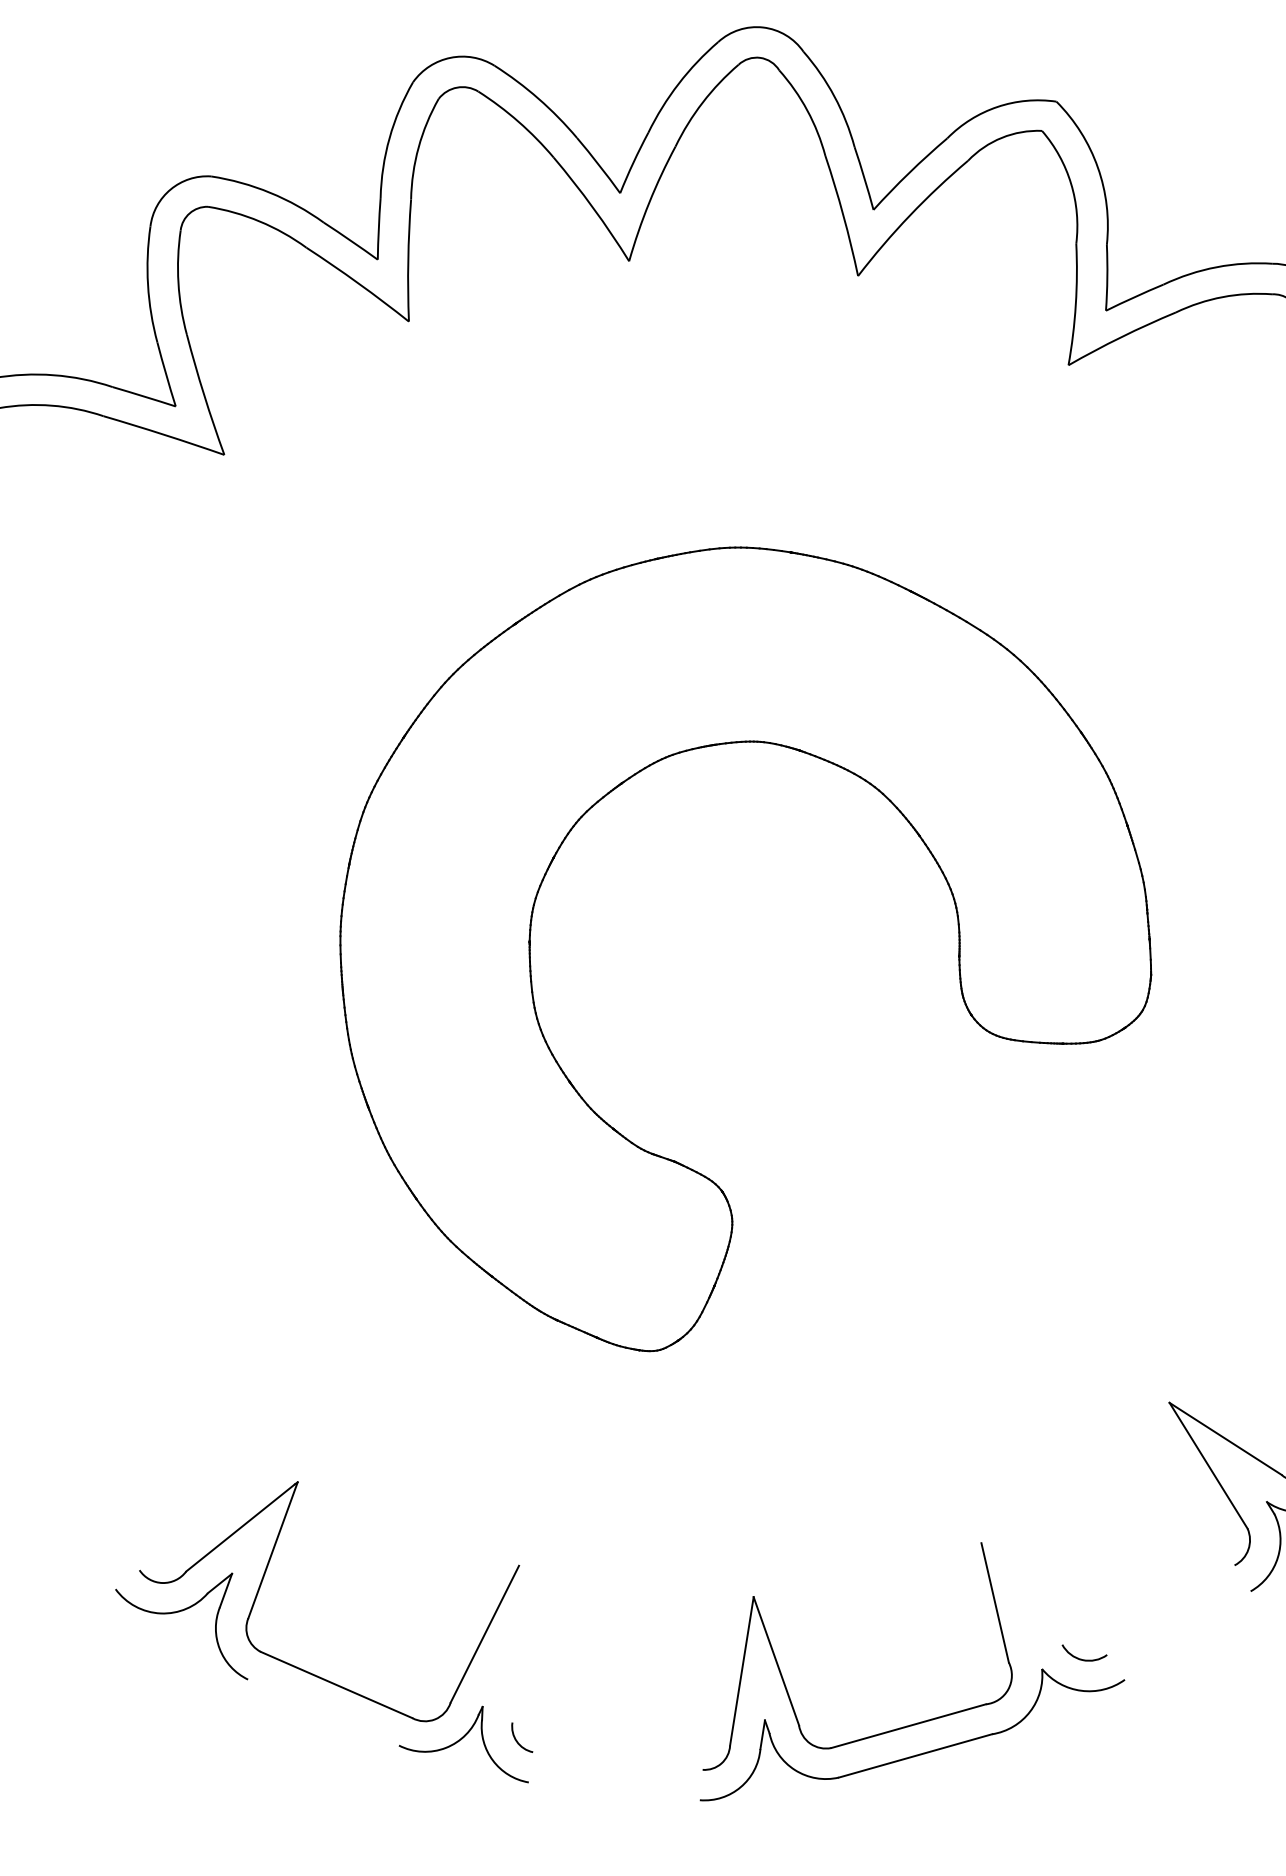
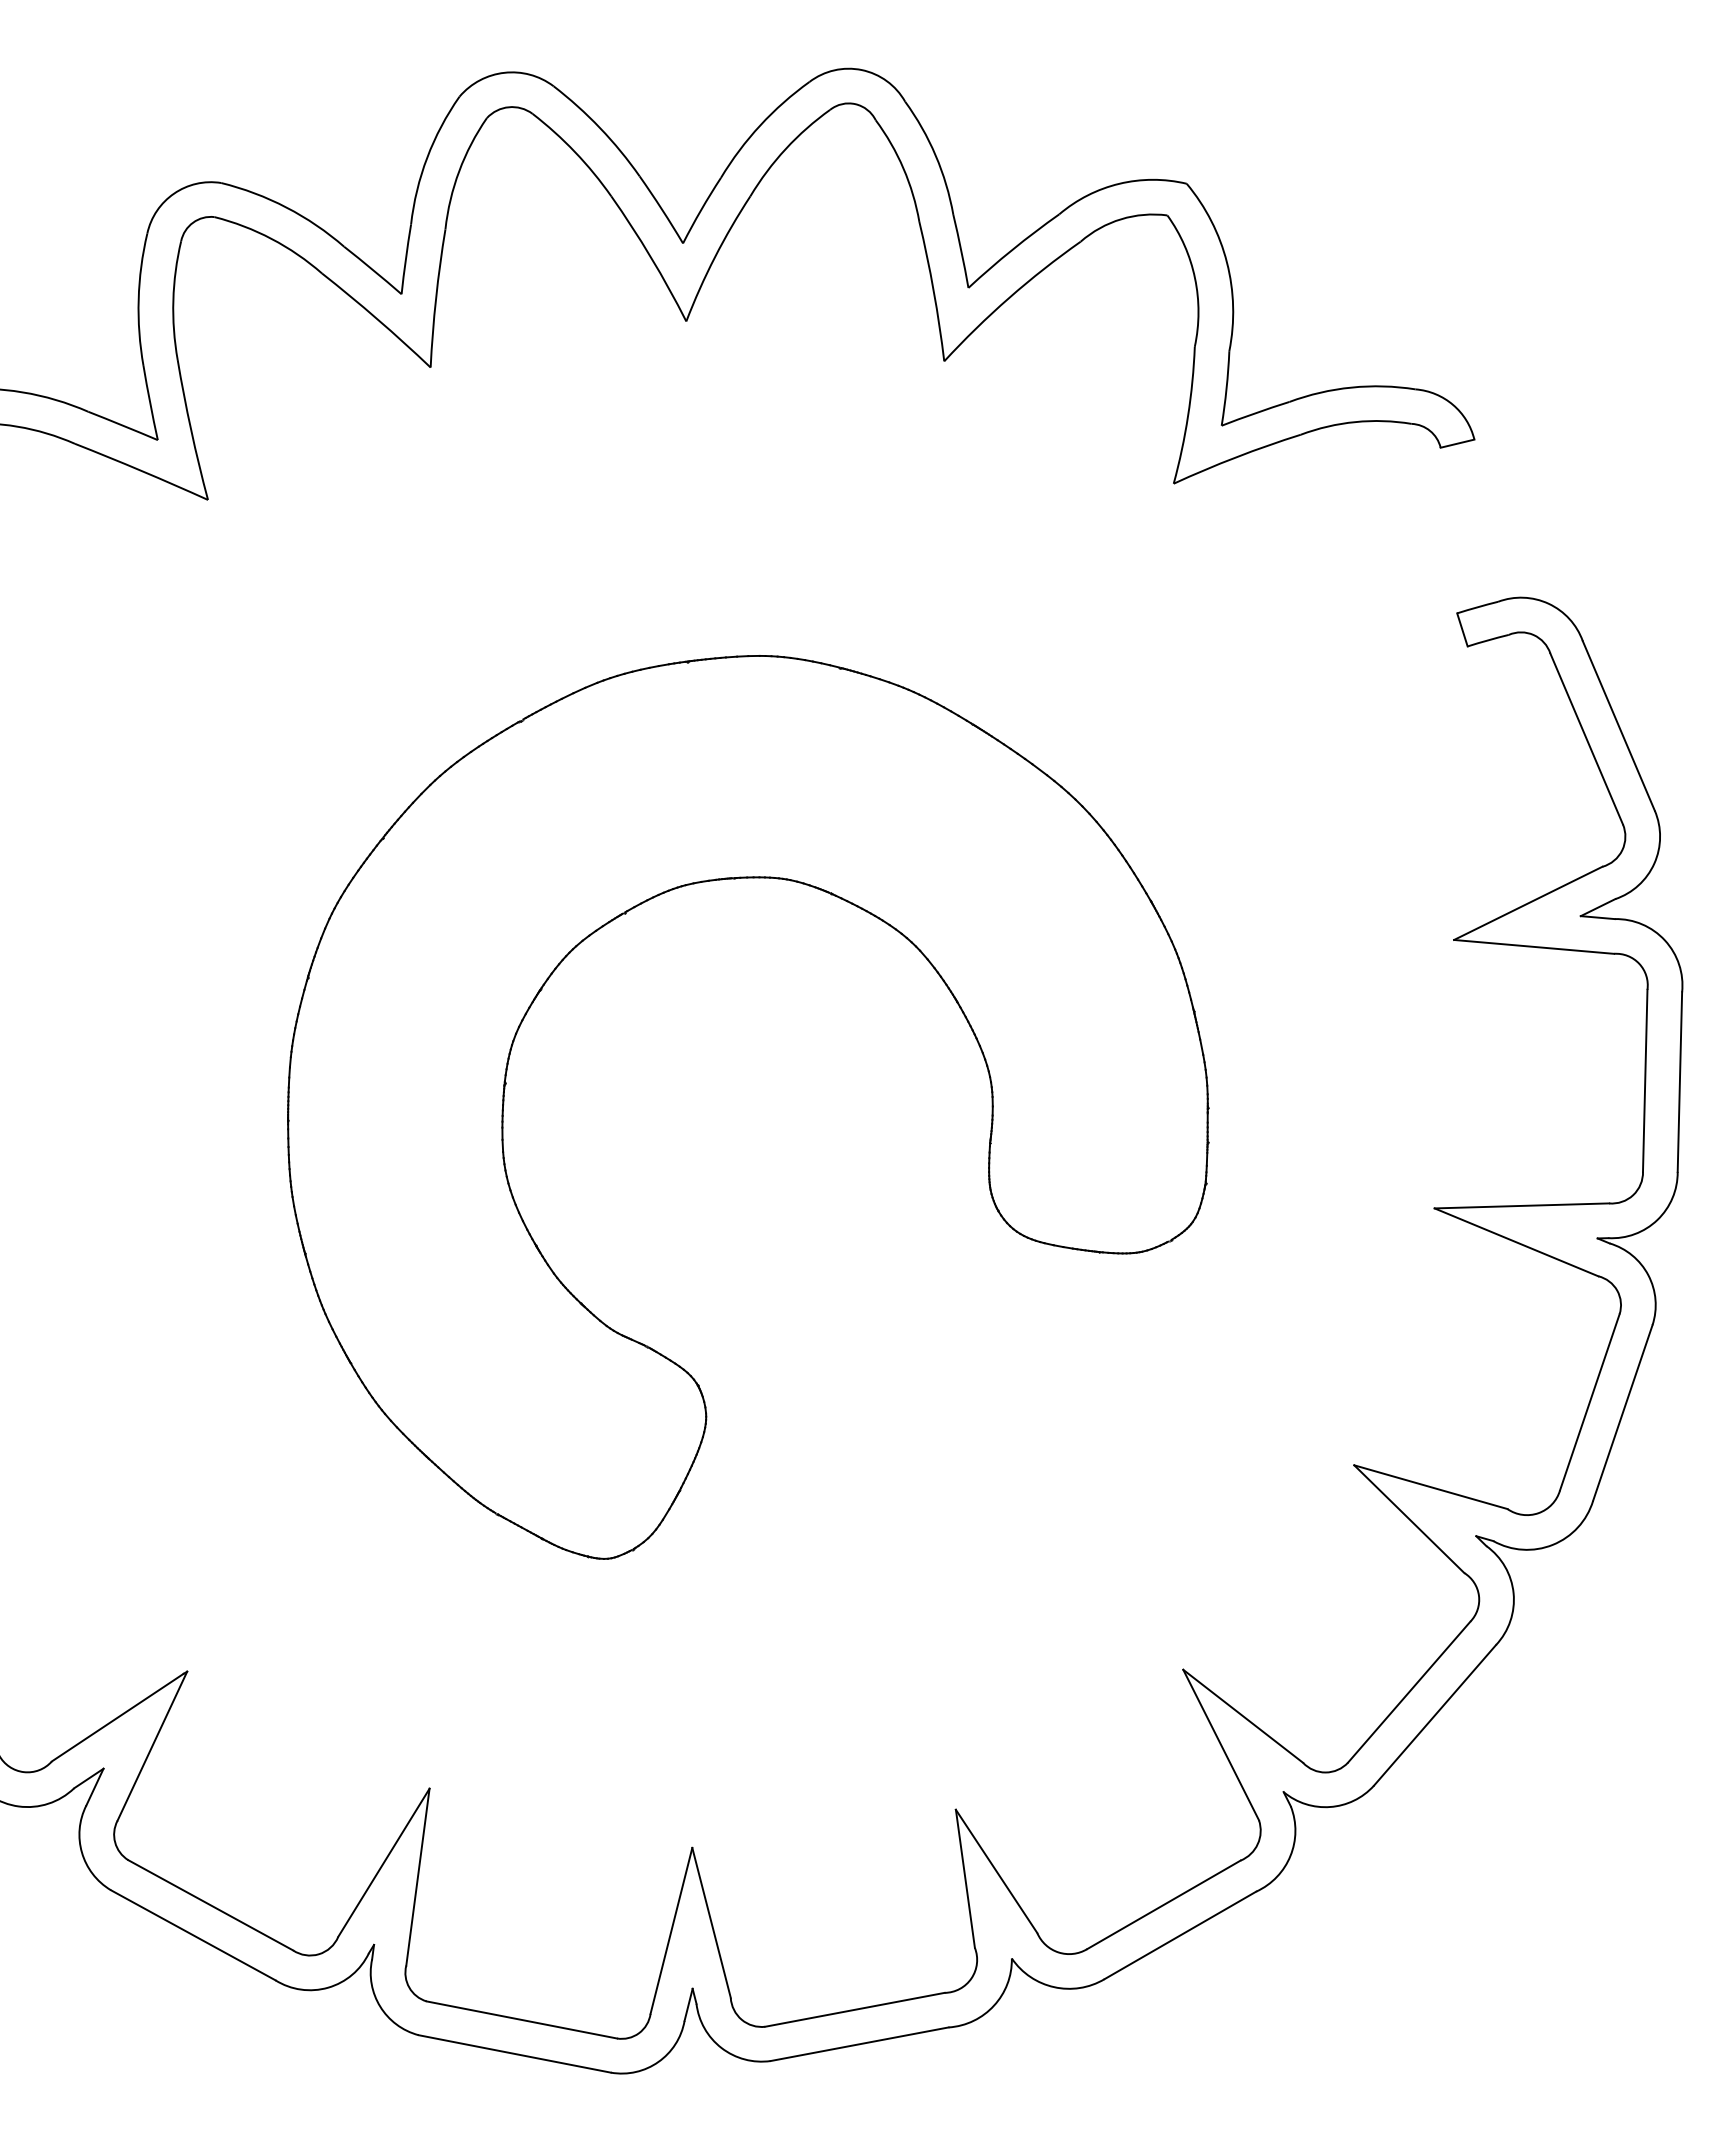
line: (1021, 1594) -> (996, 1871), added
line: (1170, 1609) -> (1163, 1904), added
line: (1187, 1635) -> (1180, 1935), added
line: (515, 1643) -> (417, 1876), added
line: (323, 1712) -> (193, 1935), added
line: (617, 1760) -> (521, 2019), added
line: (614, 1790) -> (514, 2053), added

